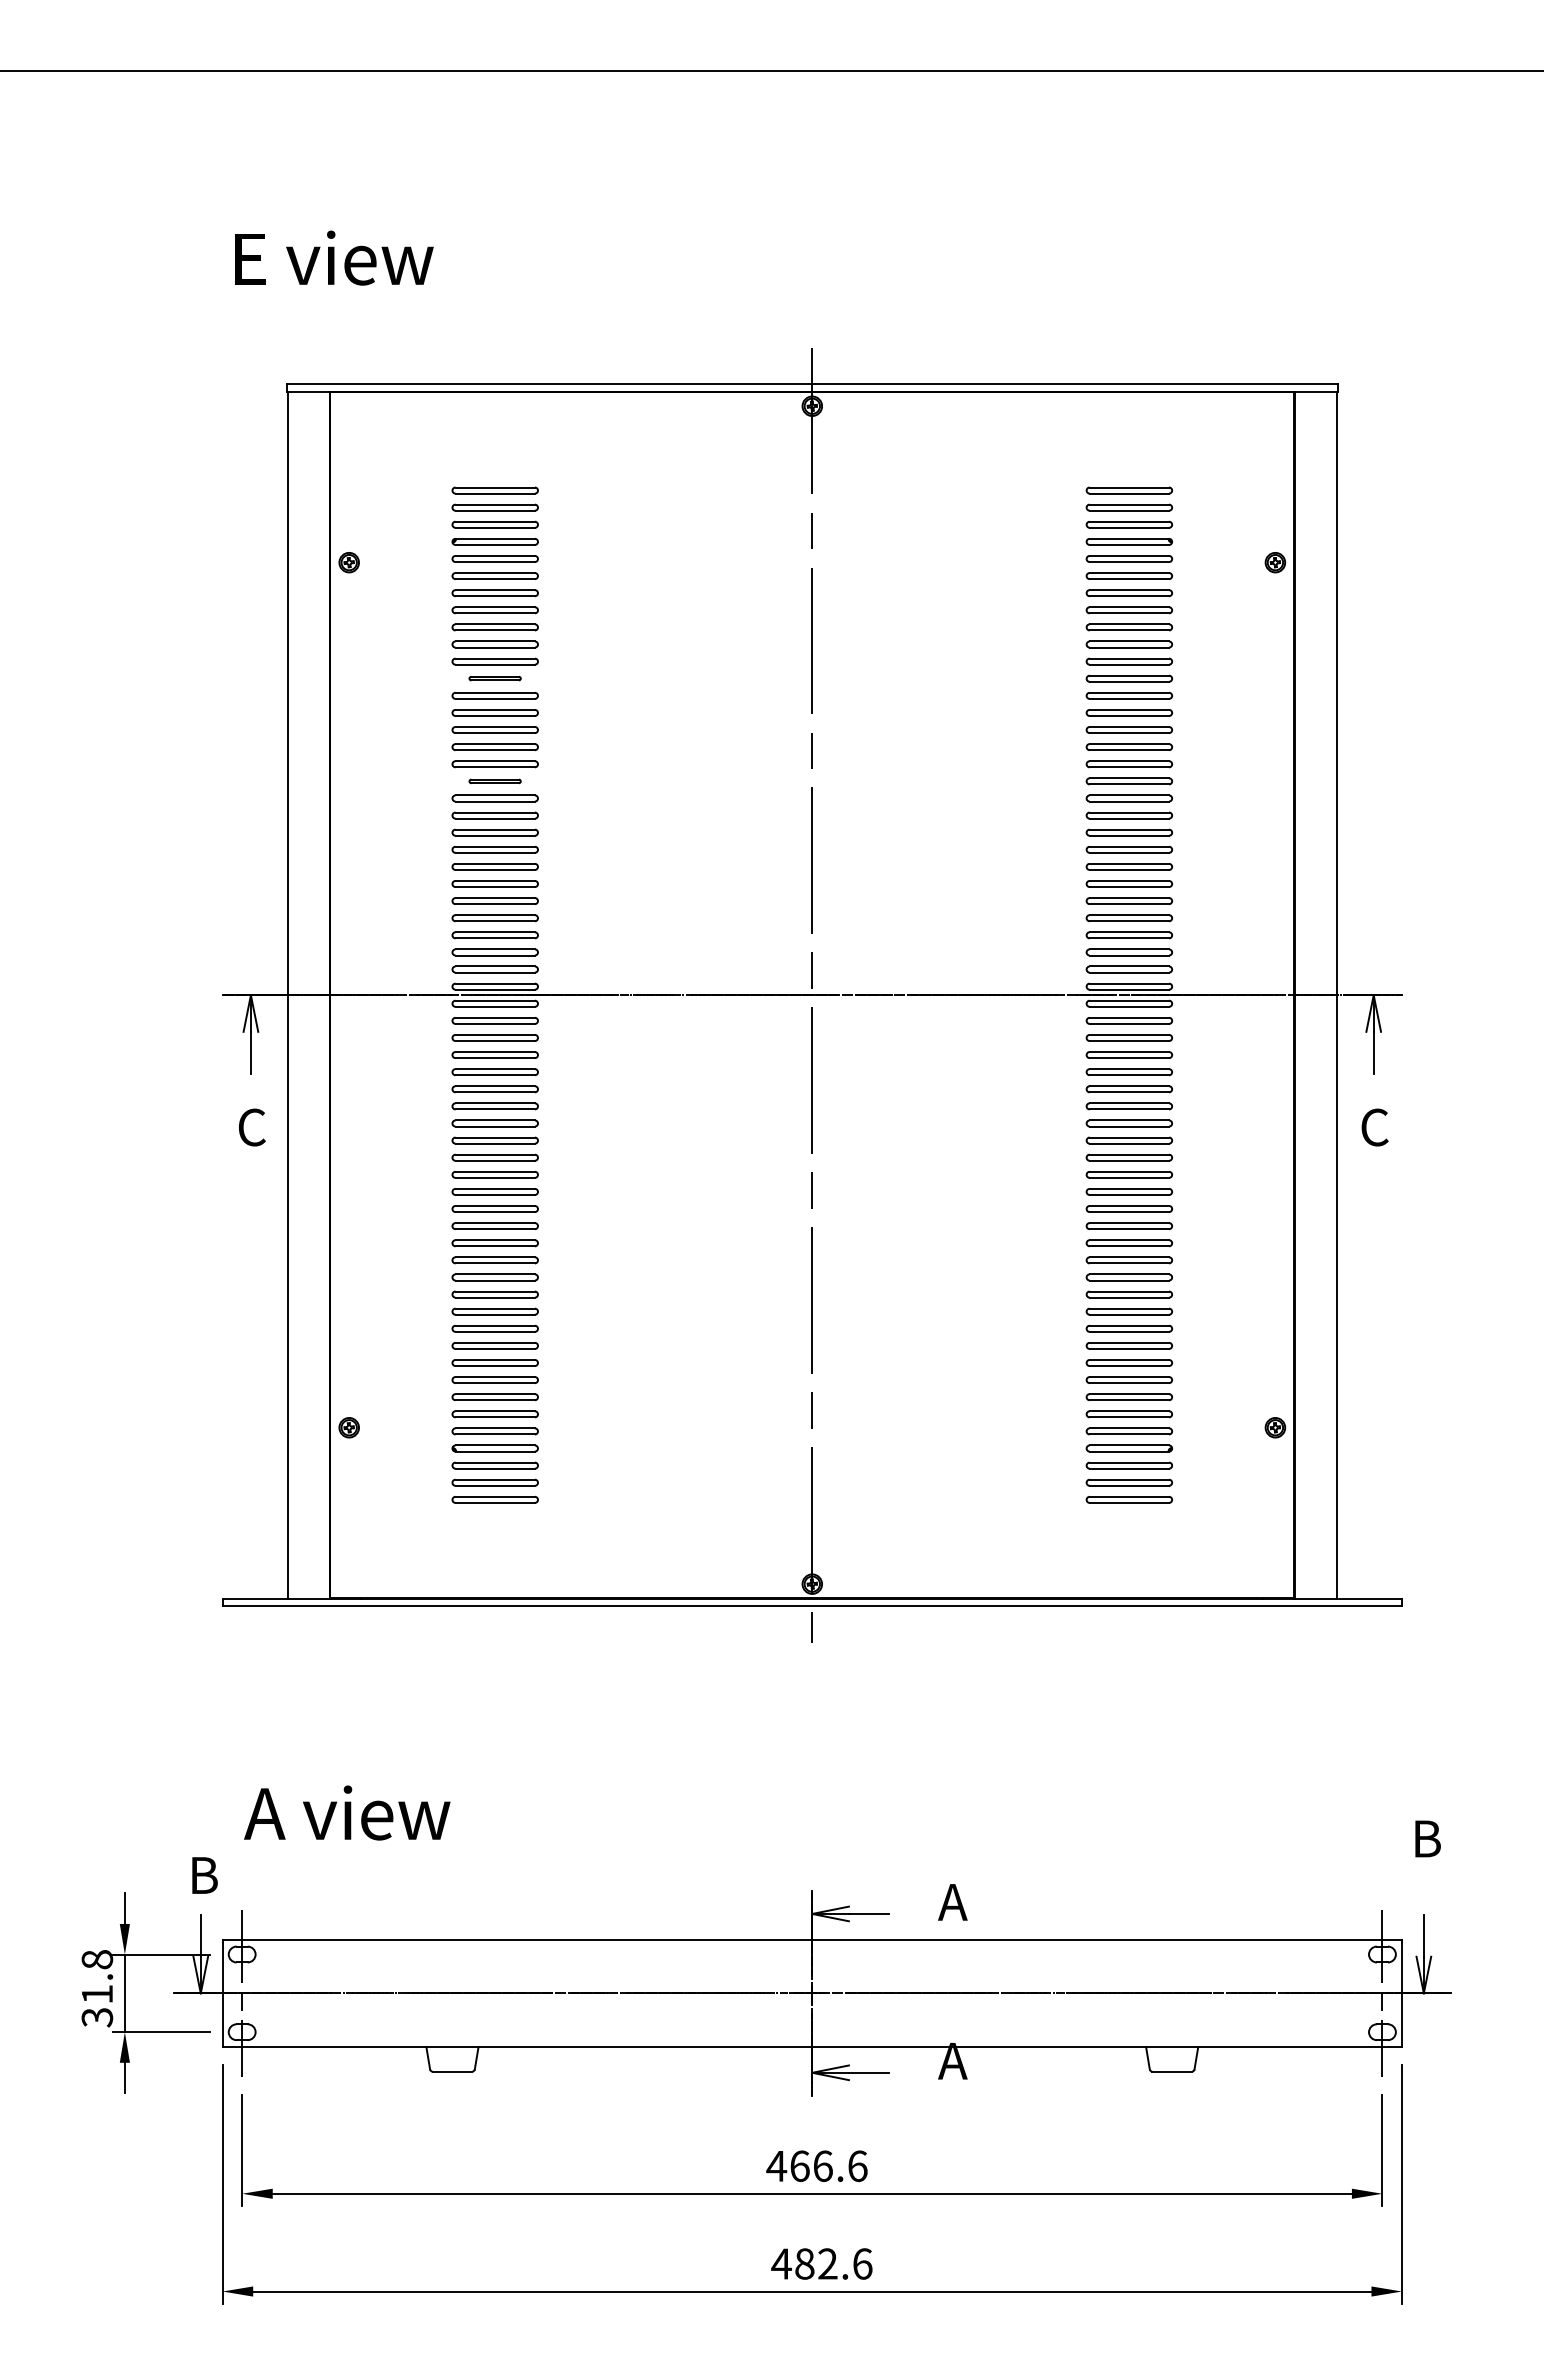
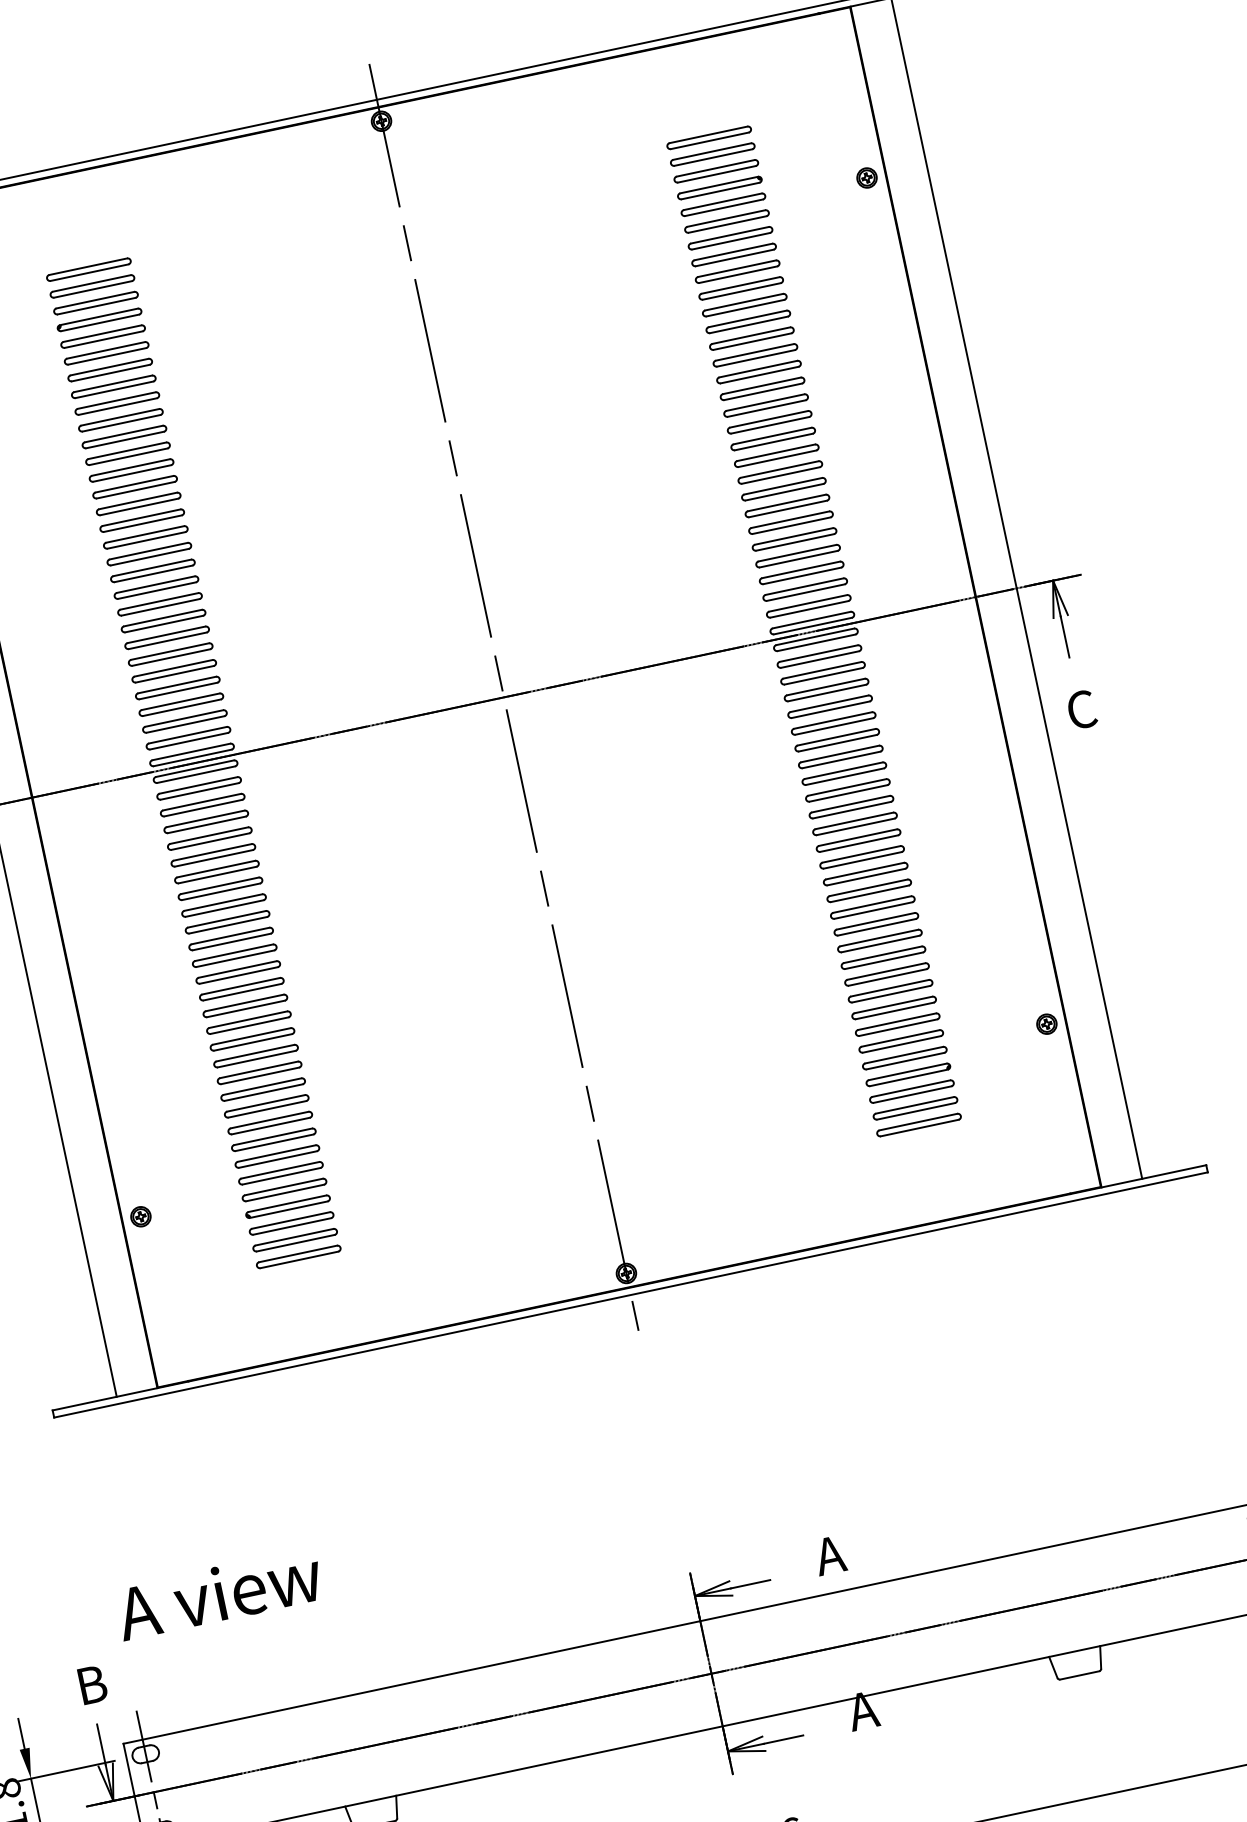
part: (494, 678) -> (127, 453), size x1.67
part: (494, 781) -> (148, 554), size x1.67

